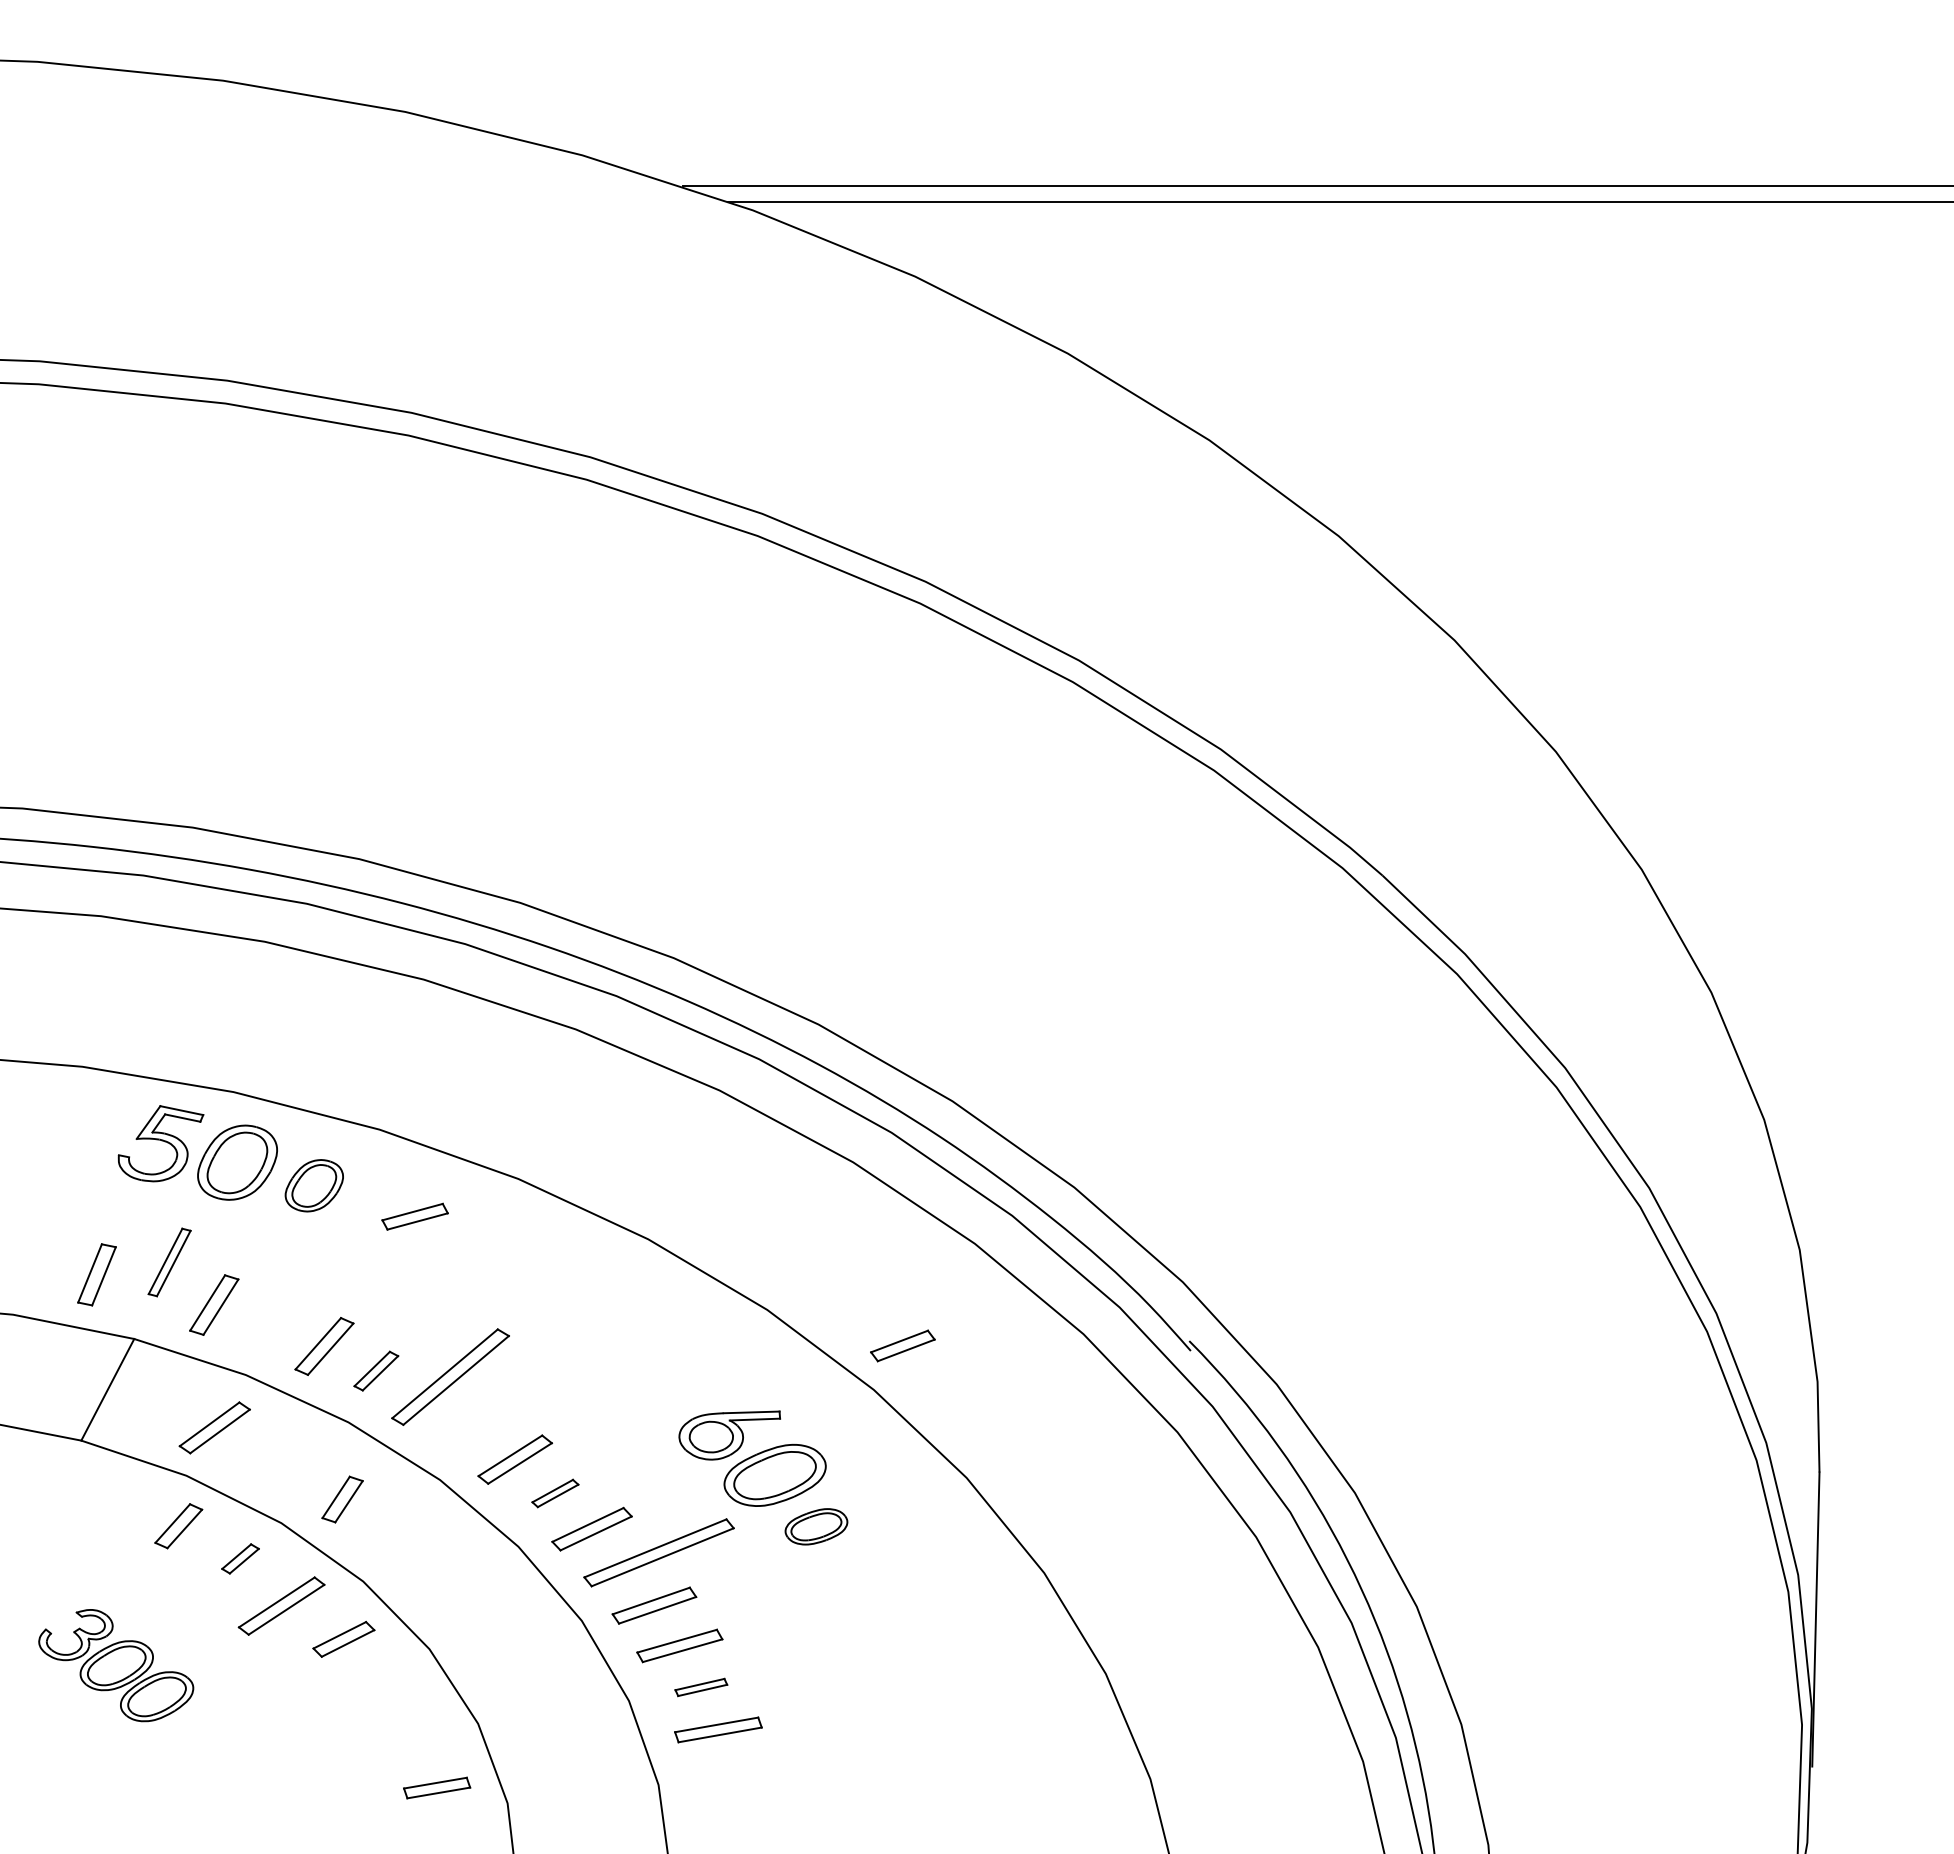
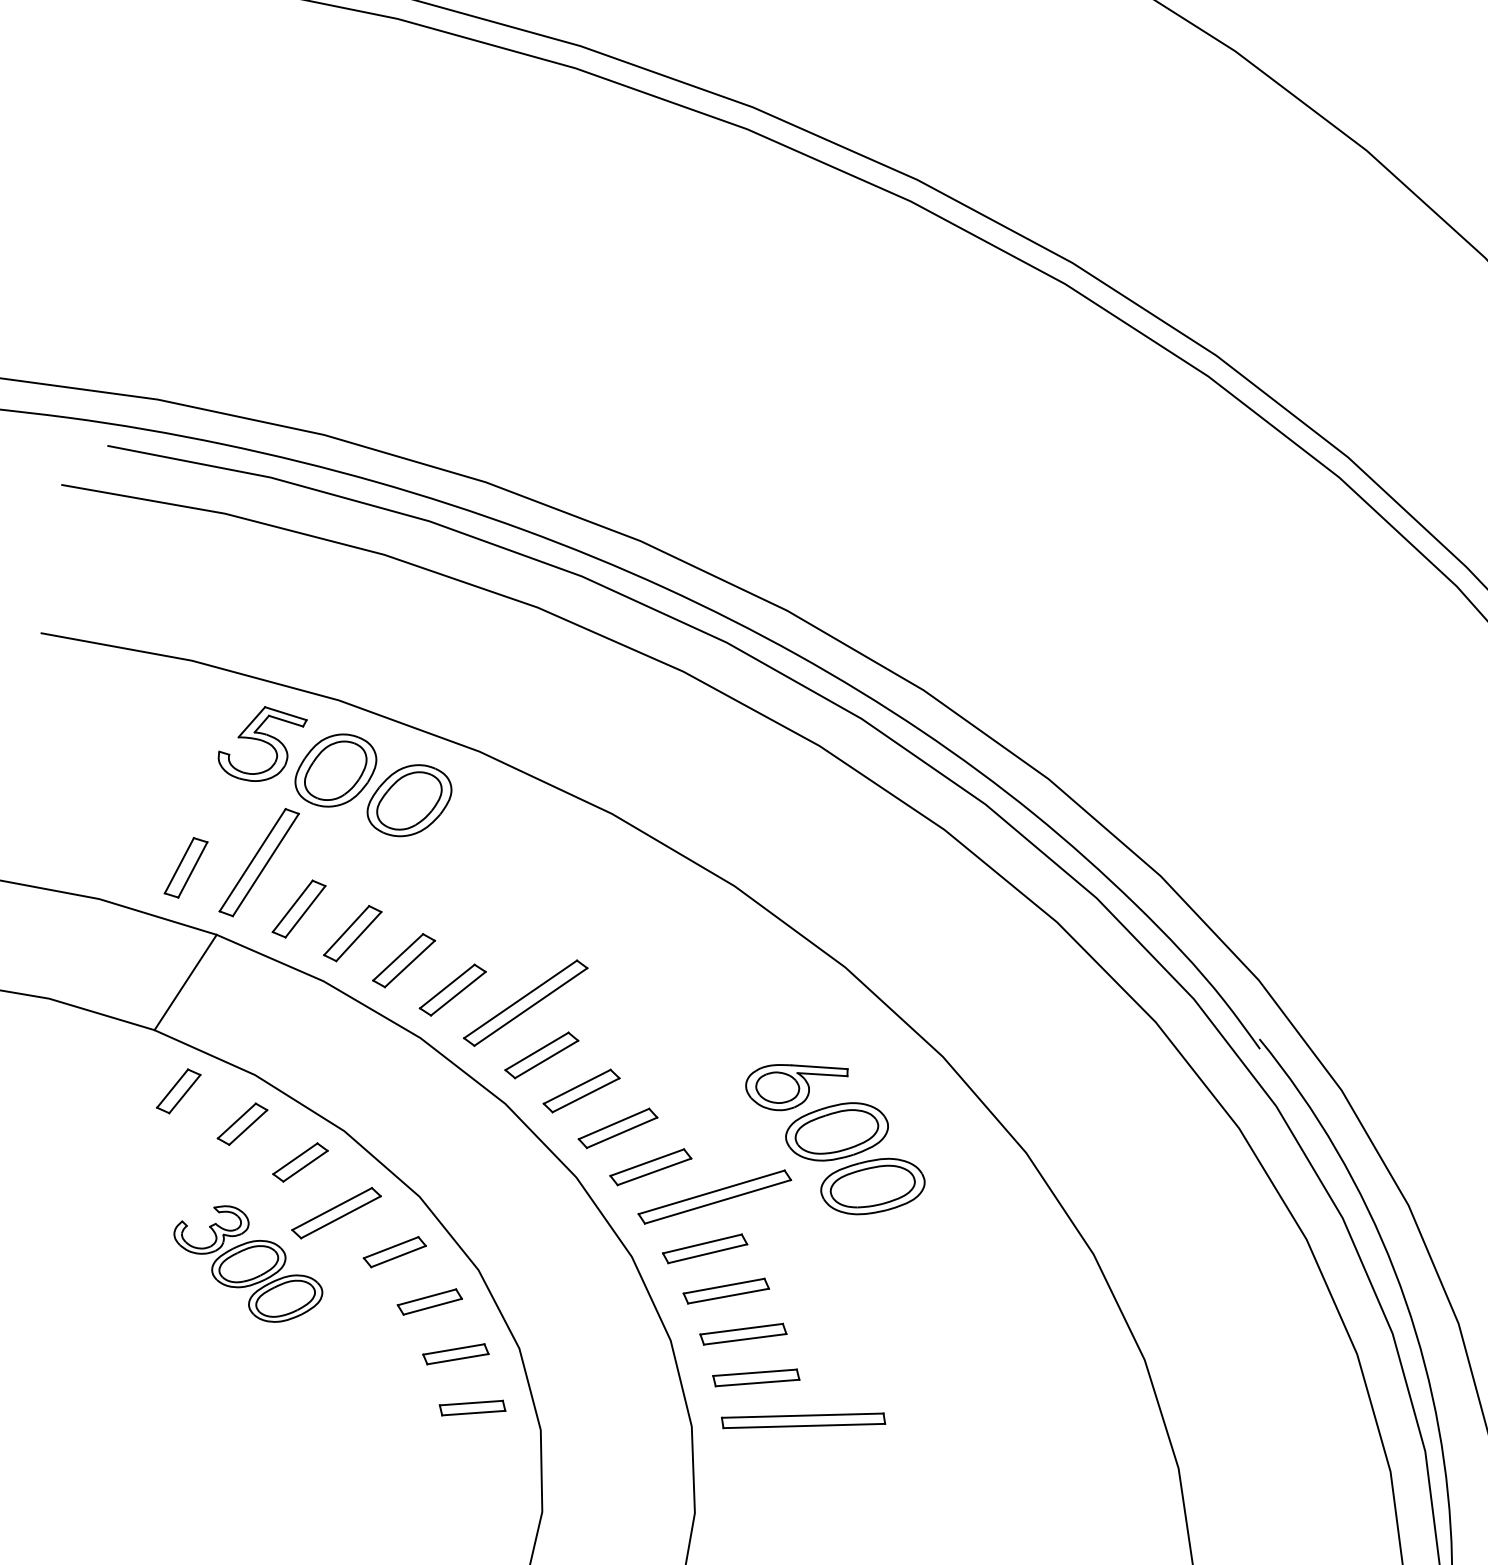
part: (314, 1185) -> (409, 800), size x1.43
part: (414, 1216) -> (455, 1353), moved
part: (169, 1262) -> (258, 862), size x1.67
part: (270, 1324) -> (352, 933), added
part: (902, 1345) -> (429, 1301), moved
part: (376, 1370) -> (453, 989), size x1.43
part: (214, 1427) -> (541, 1055), moved
part: (555, 1493) -> (618, 1128), size x1.67
part: (342, 1499) -> (178, 1091), moved
part: (816, 1526) -> (872, 1186), size x1.67
part: (240, 1558) -> (300, 1162), size x1.43
part: (116, 1665) -> (248, 1263), moved
part: (701, 1687) -> (743, 1334), size x1.67
part: (769, 1768) -> (803, 1420), added

